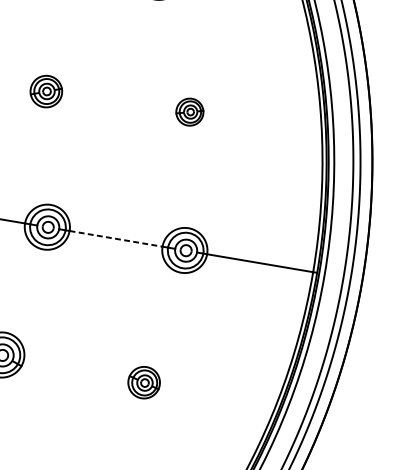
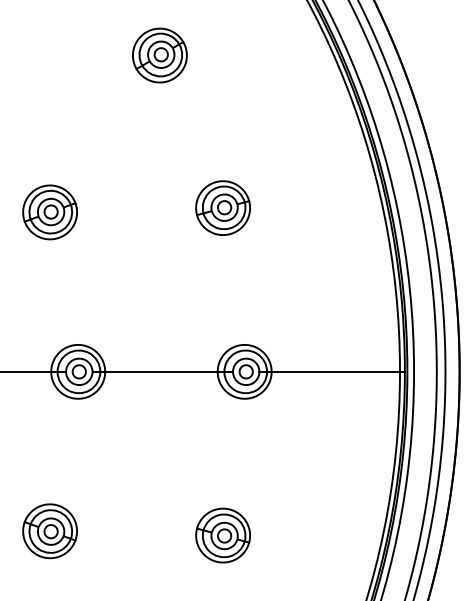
part: (45, 91) -> (49, 212), size x1.43
part: (189, 111) -> (222, 207), size x1.67
line: (116, 238) -> (161, 371), dashed -> solid
part: (143, 382) -> (222, 535), size x1.43

